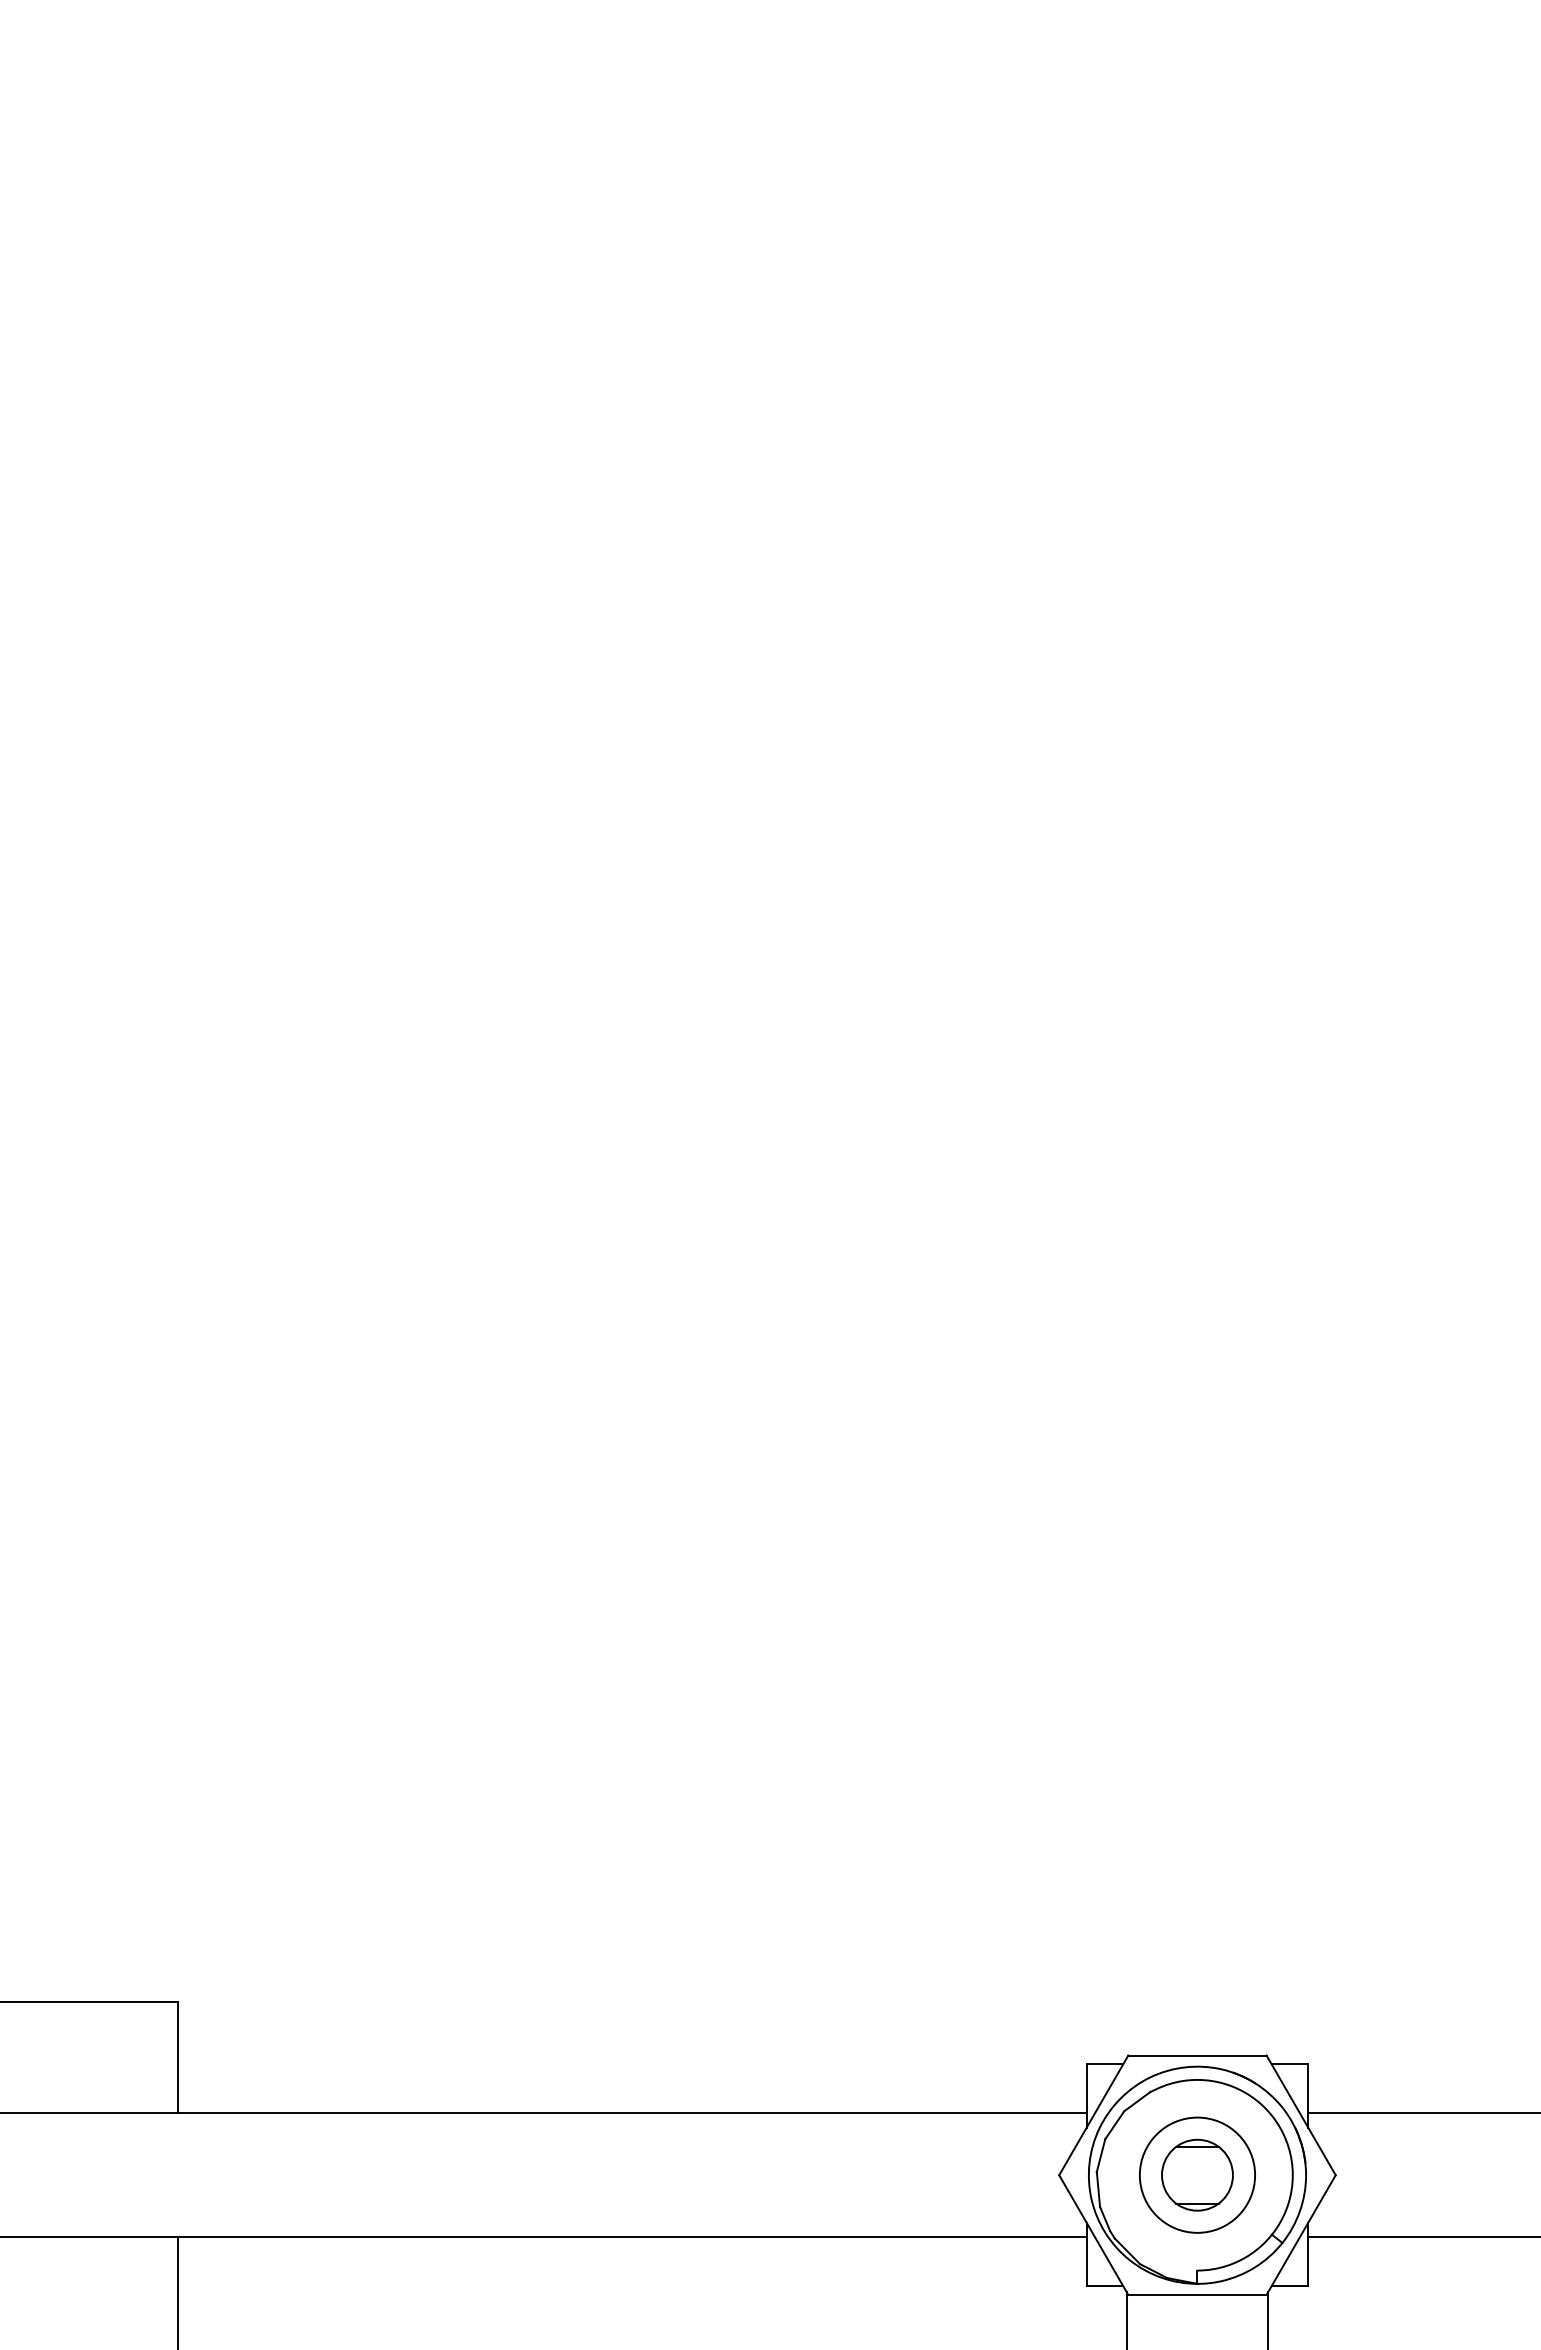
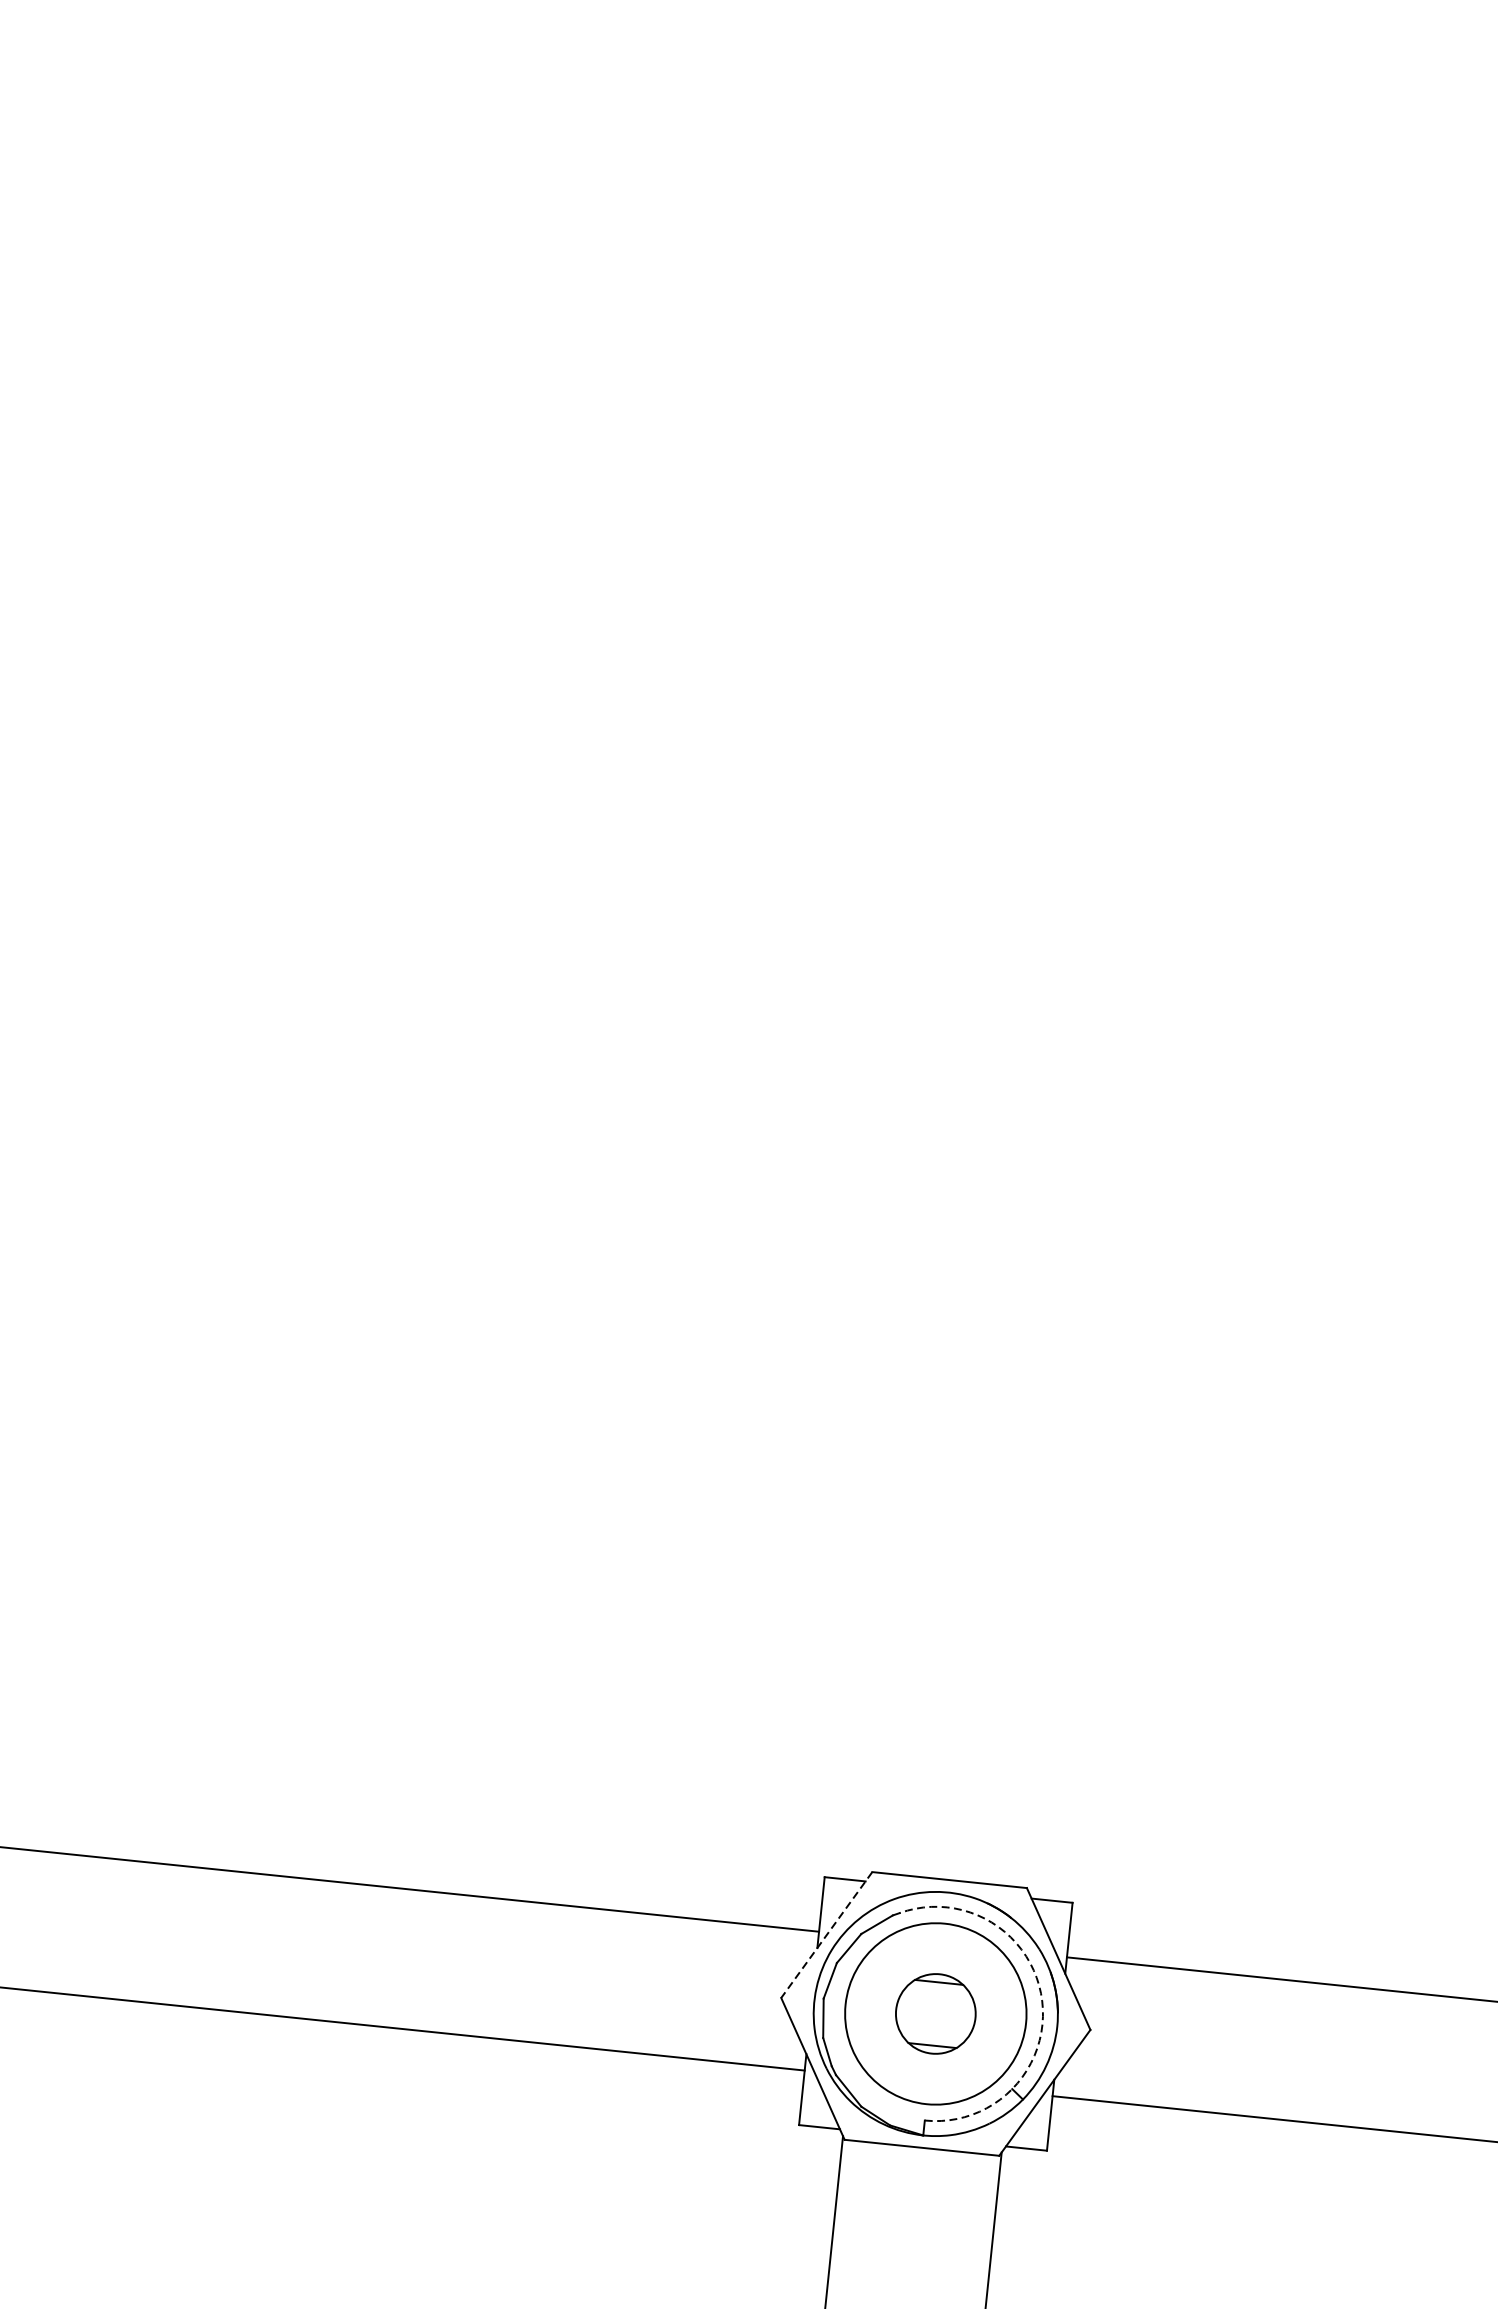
line: (1093, 2115) -> (826, 1935), solid -> dashed
arc: (1290, 2154) -> (1042, 2001), solid -> dashed
circle: (1197, 2174) -> (935, 2013), size x1.4

